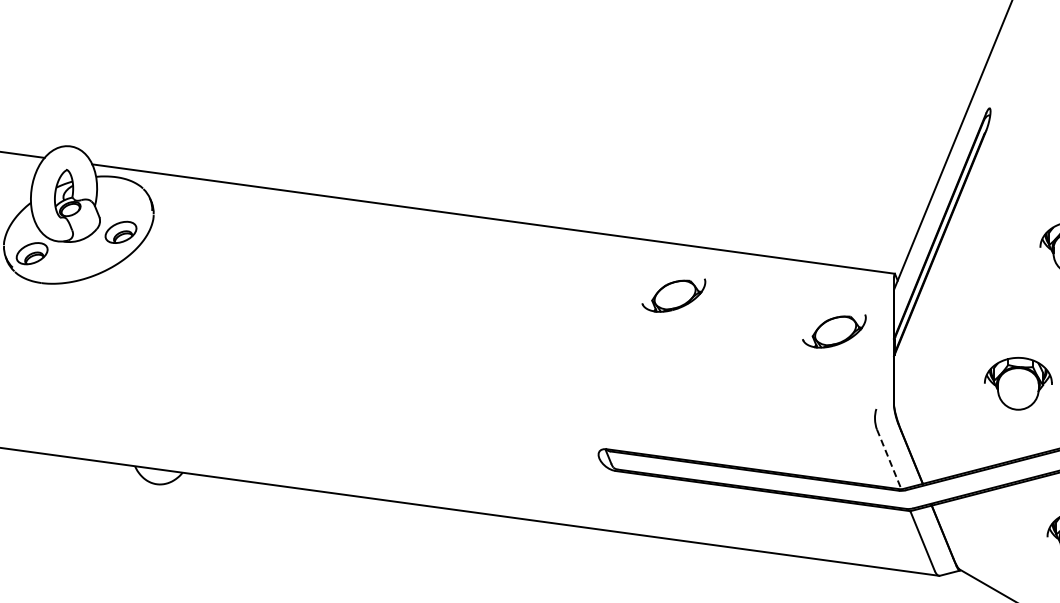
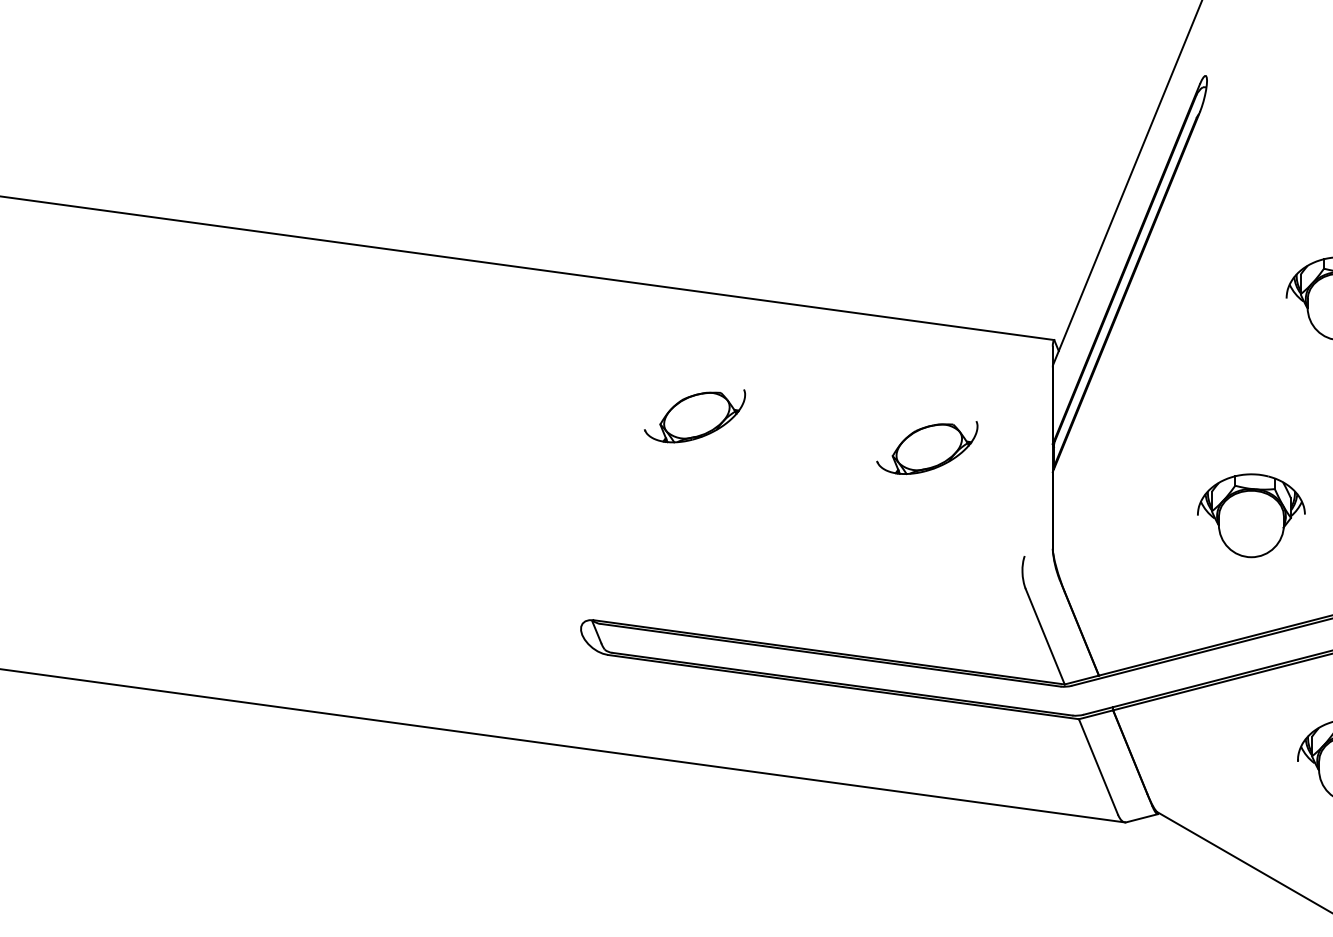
part: (673, 295) -> (694, 416), moved
part: (834, 331) -> (927, 448), moved
line: (889, 459) -> (1045, 636), dashed -> solid

